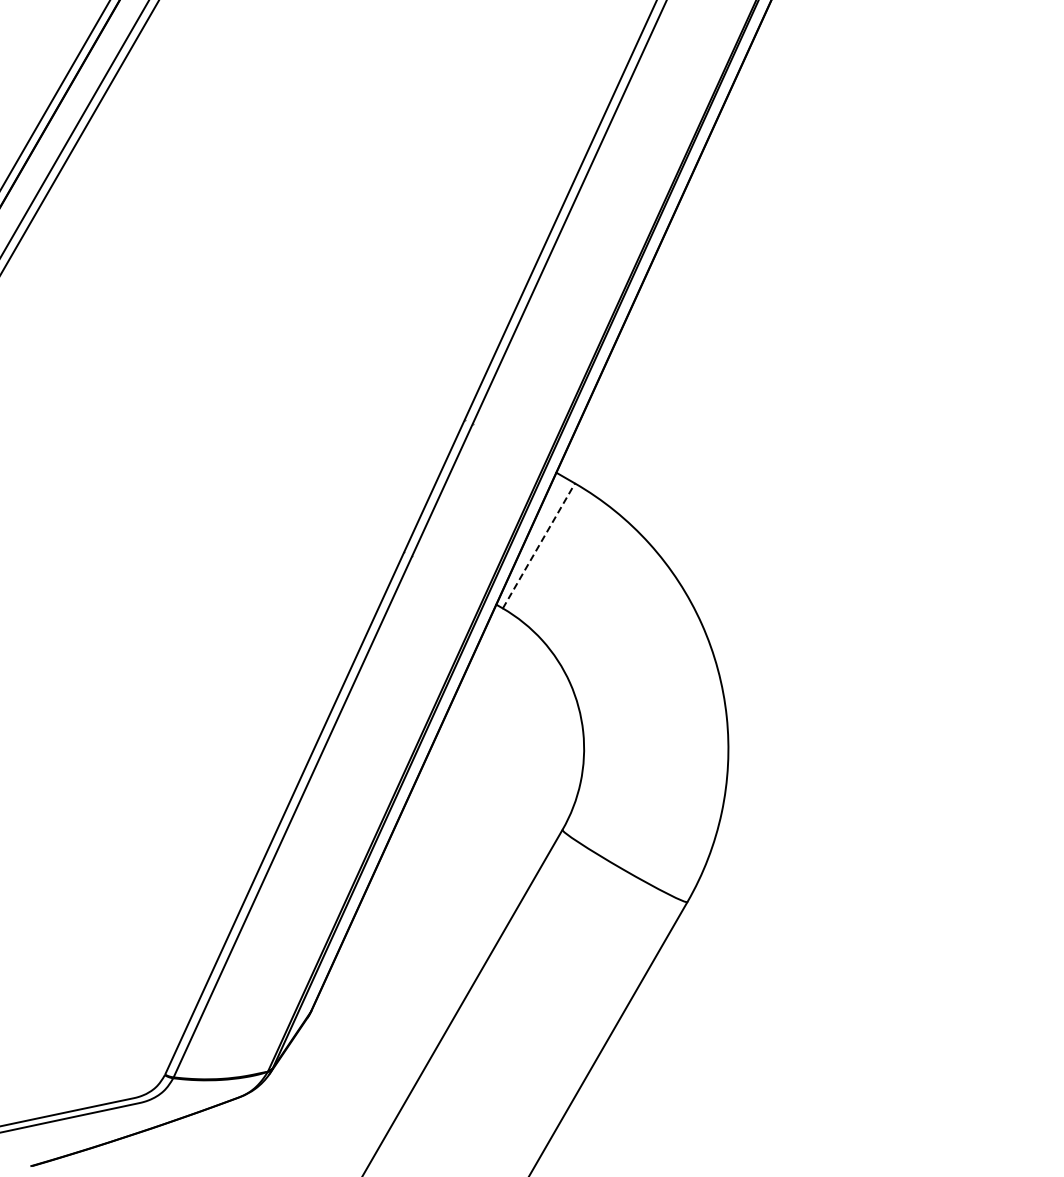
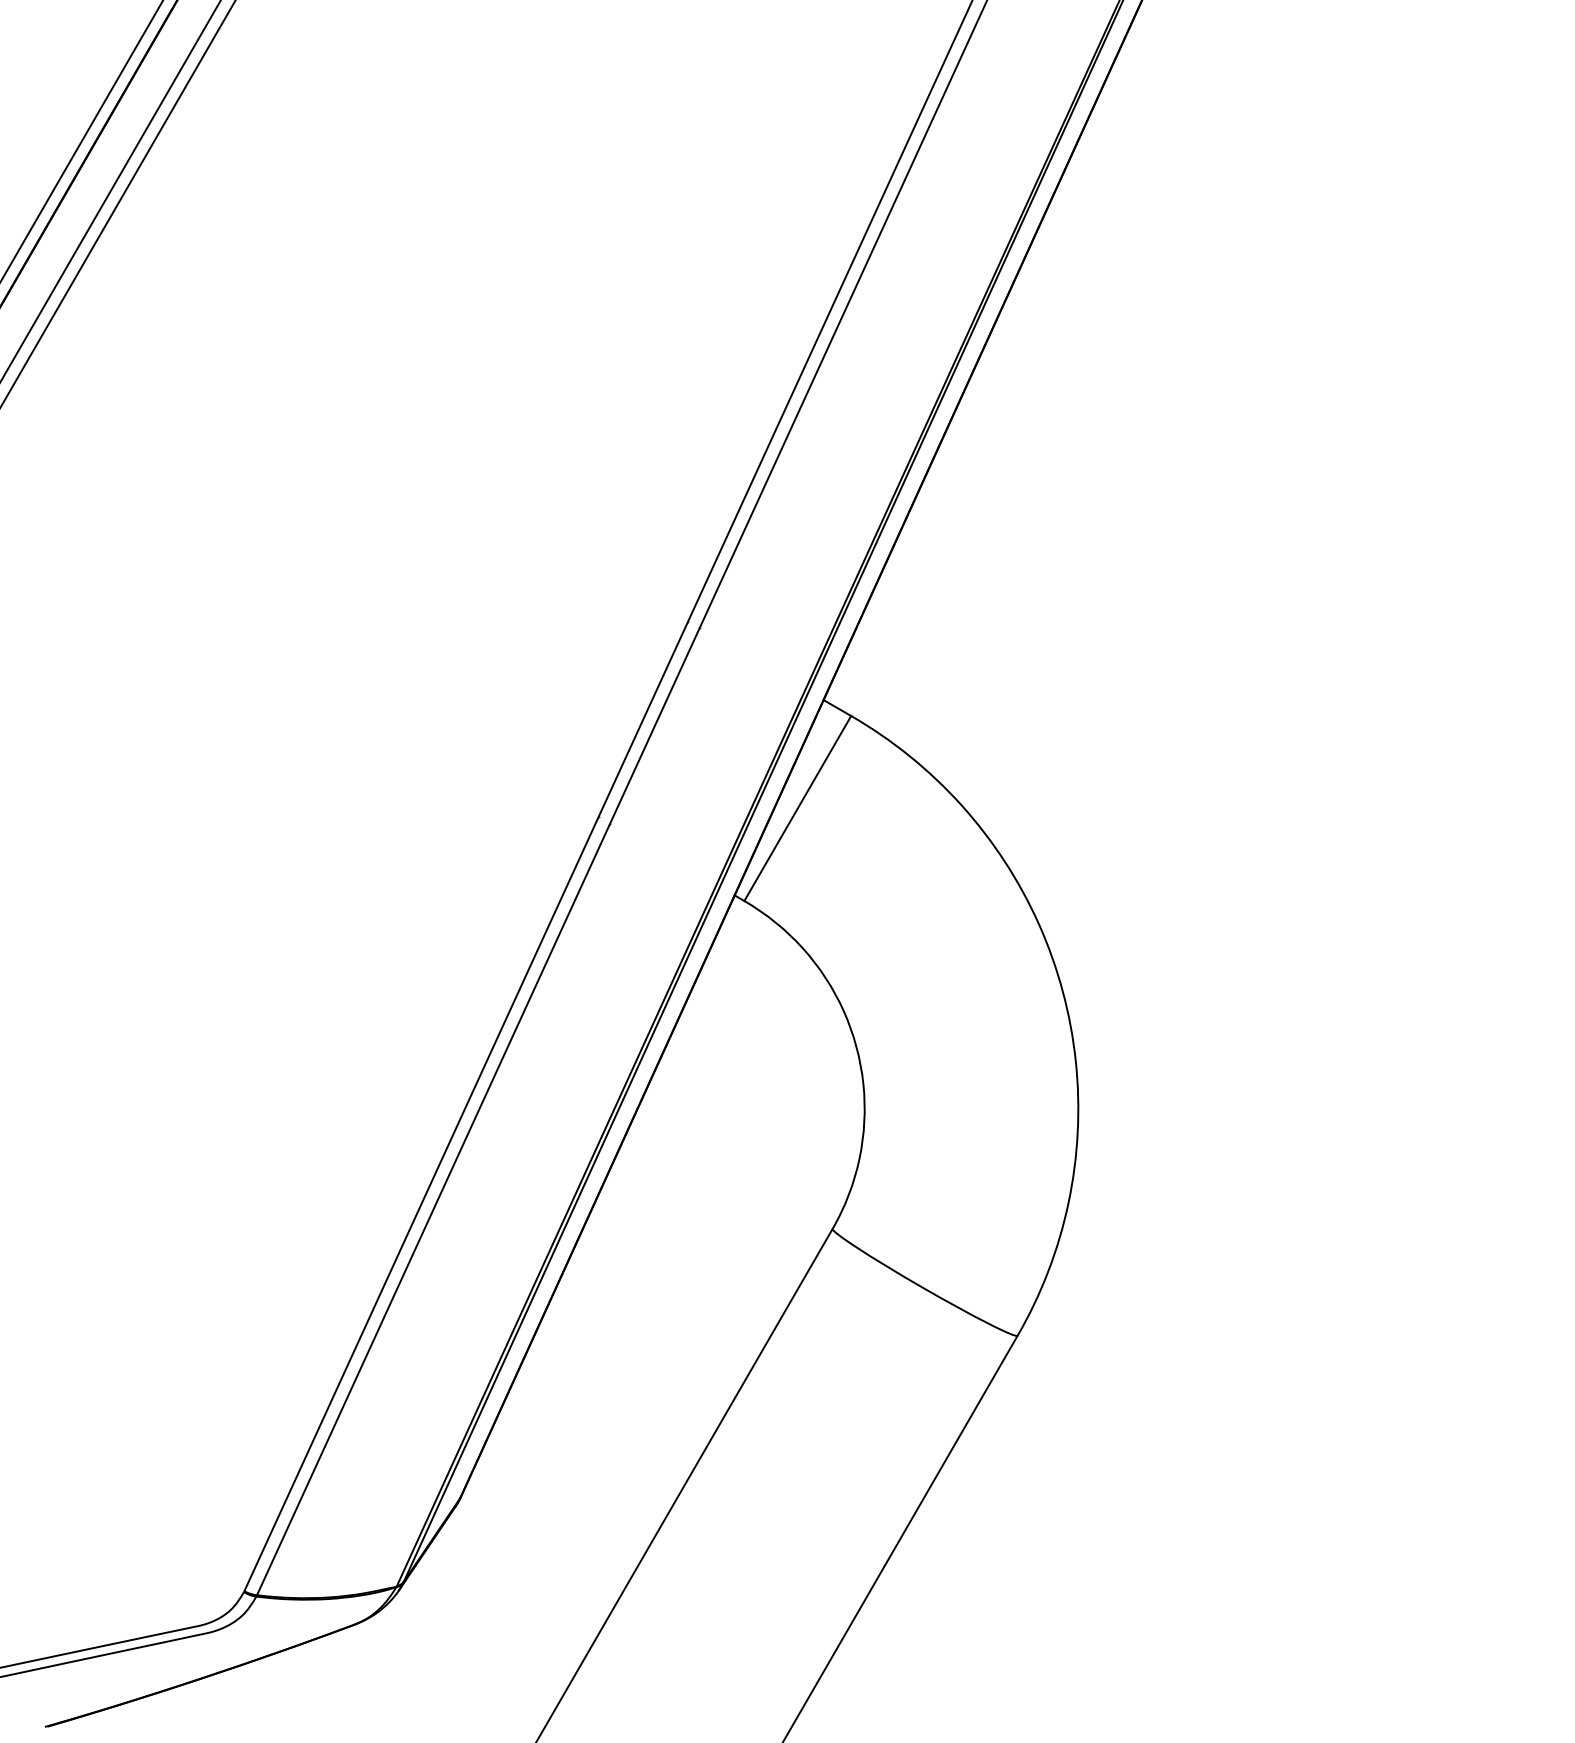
line: (539, 545) -> (798, 807), dashed -> solid

